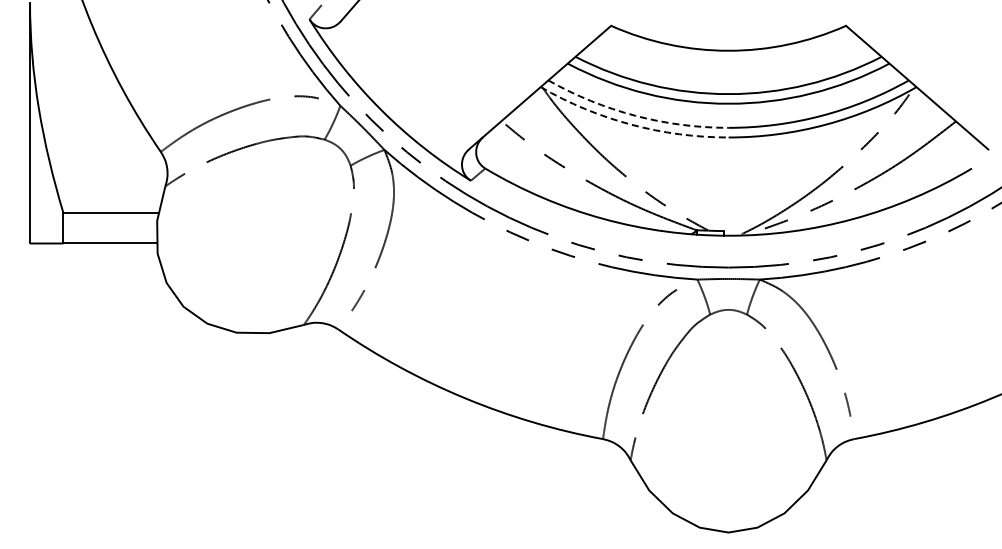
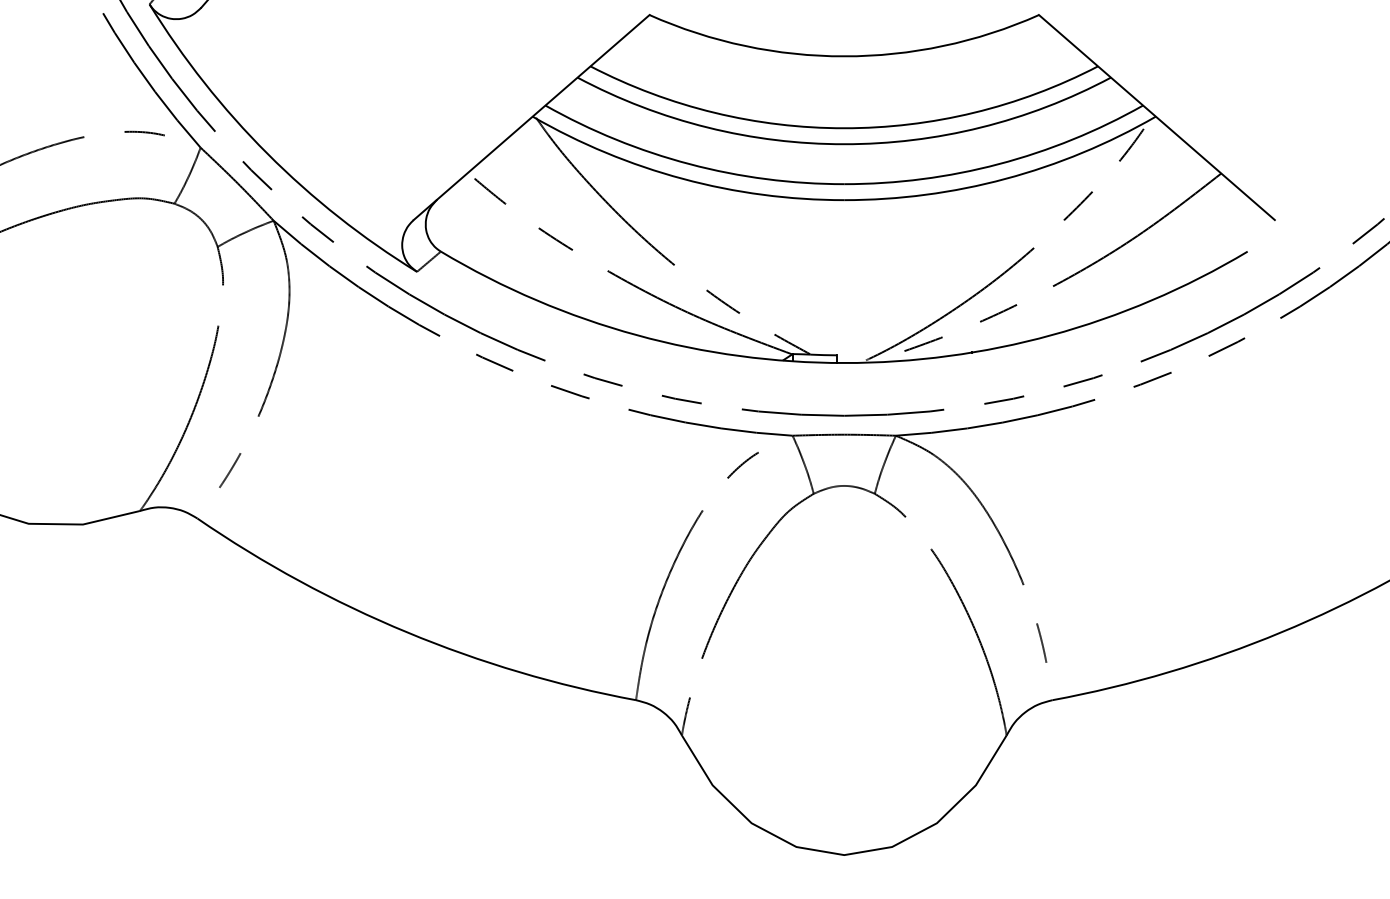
arc: (635, 115) -> (689, 163), dashed -> solid
arc: (631, 124) -> (683, 178), dashed -> solid

